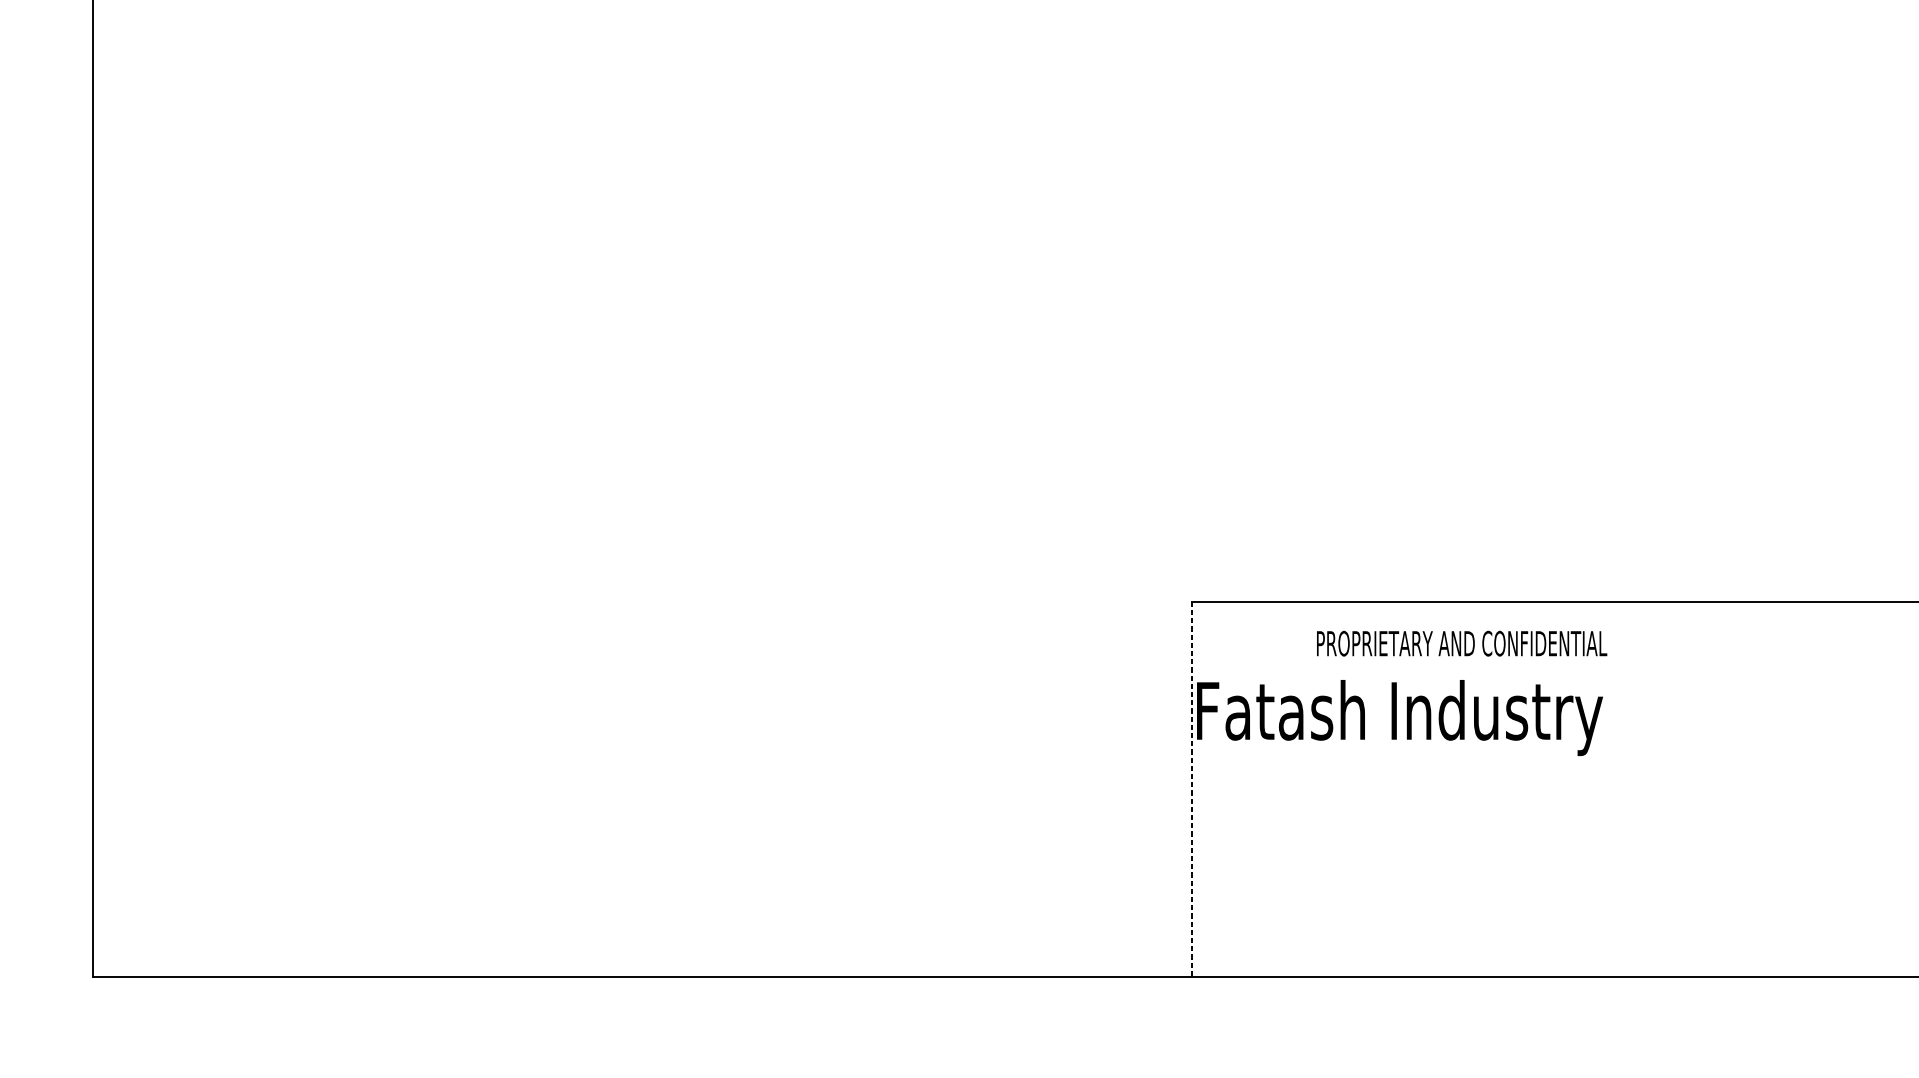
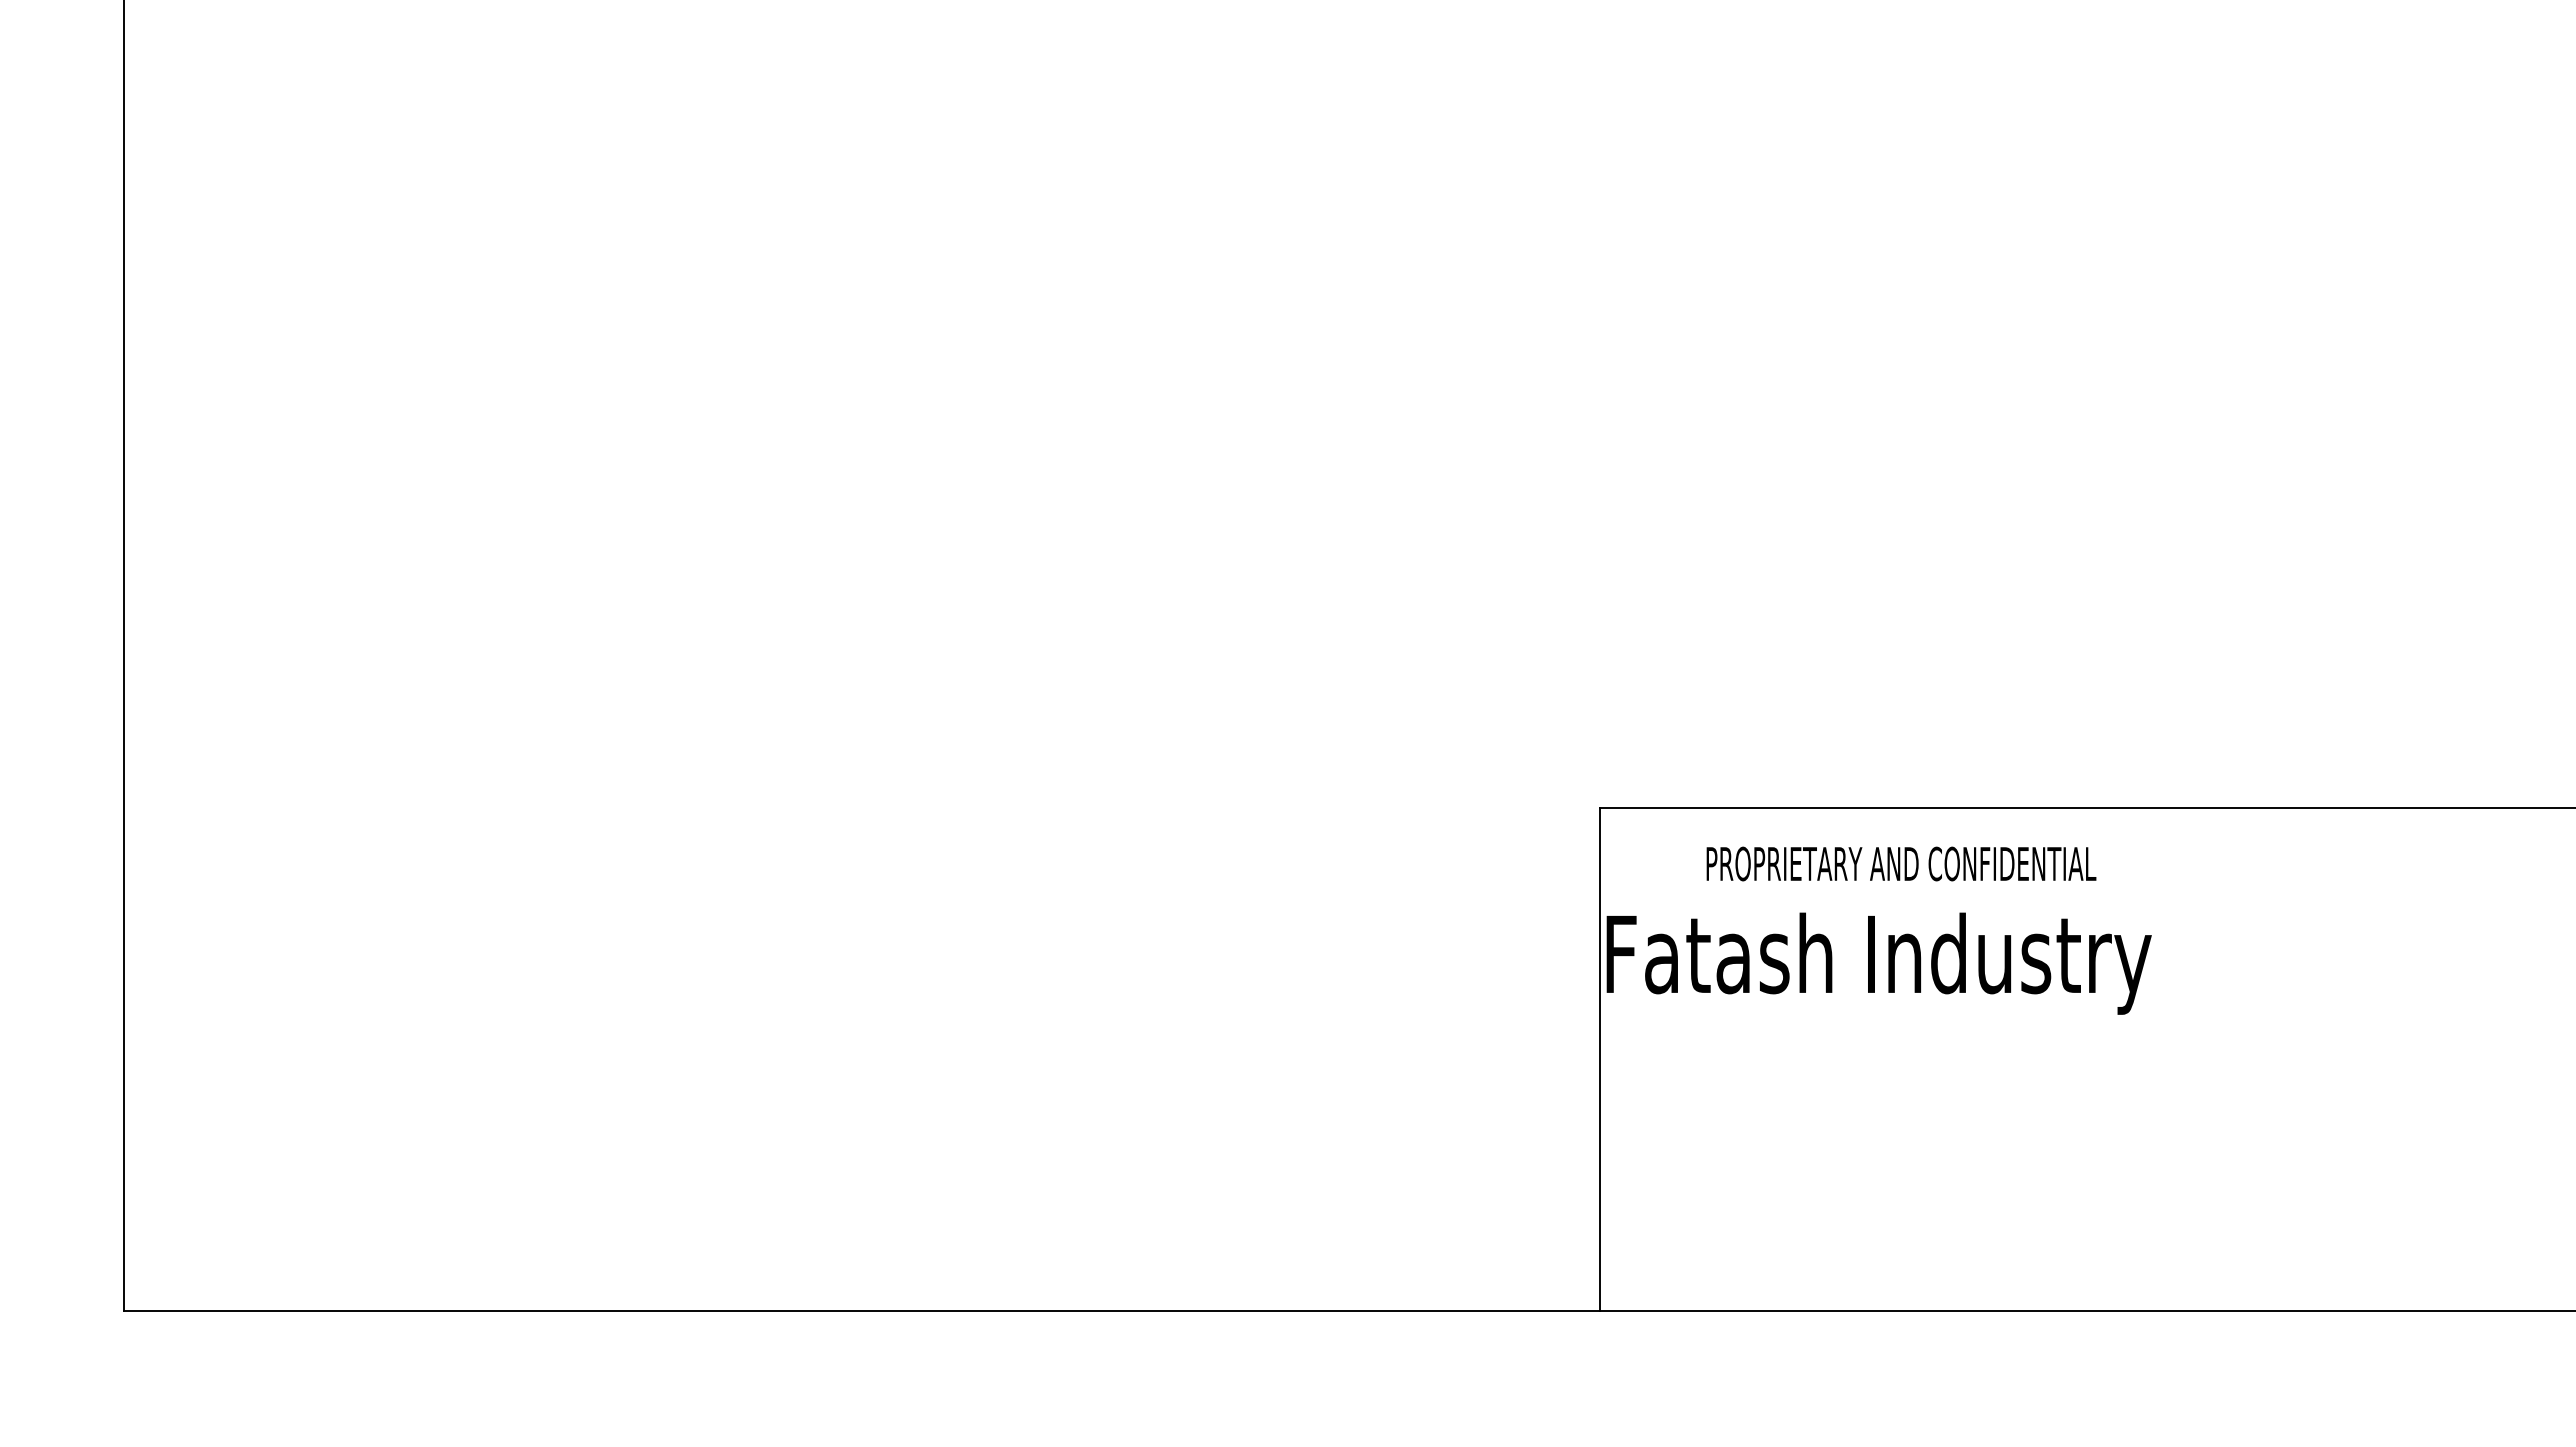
text: (1462, 643) -> (1901, 863), moved
line: (1191, 789) -> (1599, 1059), dashed -> solid

